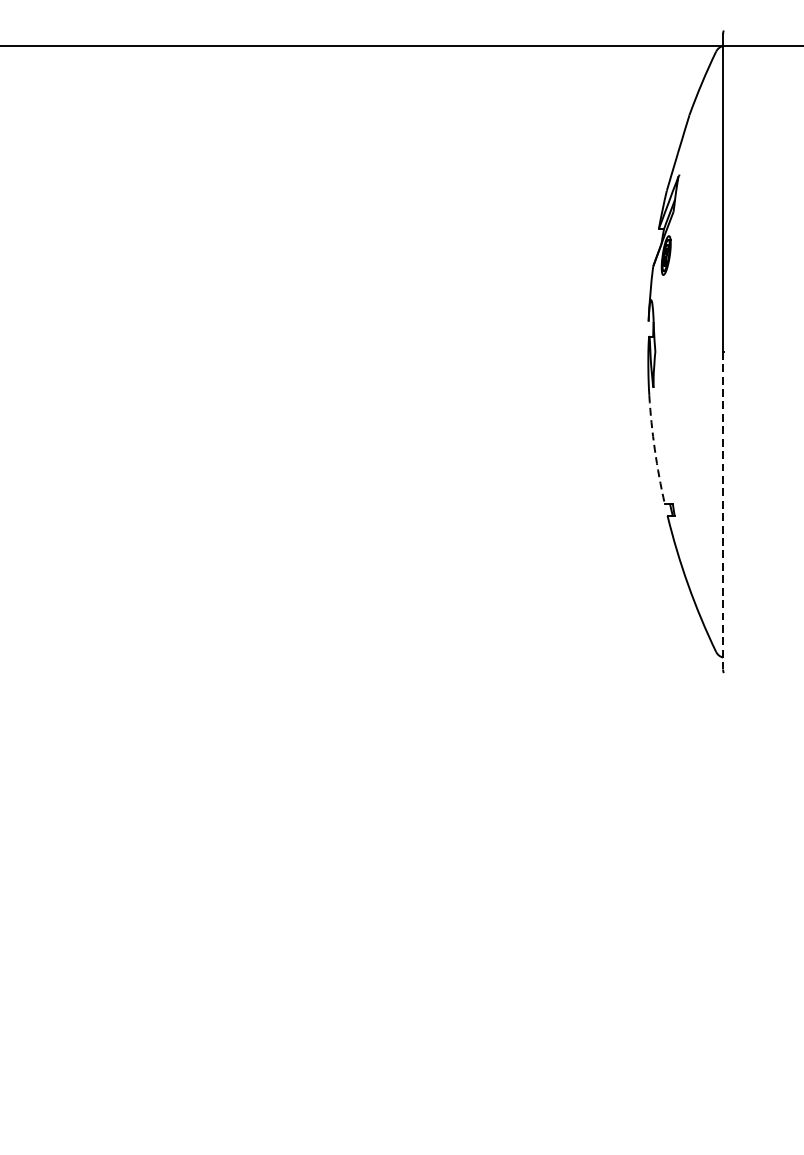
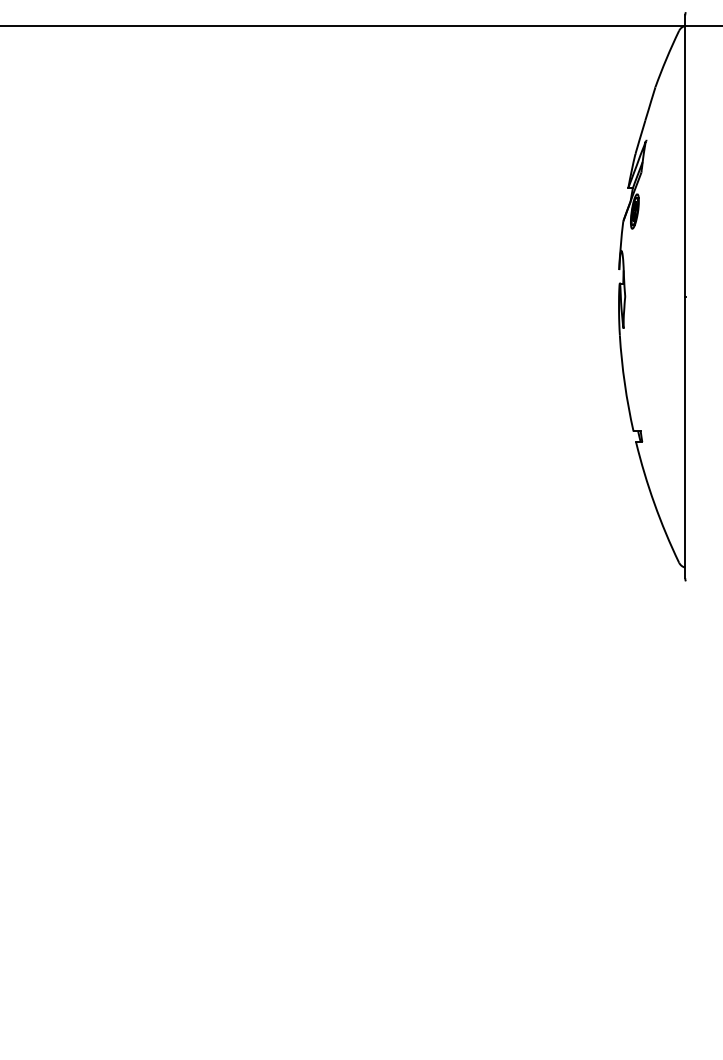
arc: (654, 449) -> (624, 383), dashed -> solid
line: (723, 510) -> (685, 437), dashed -> solid

